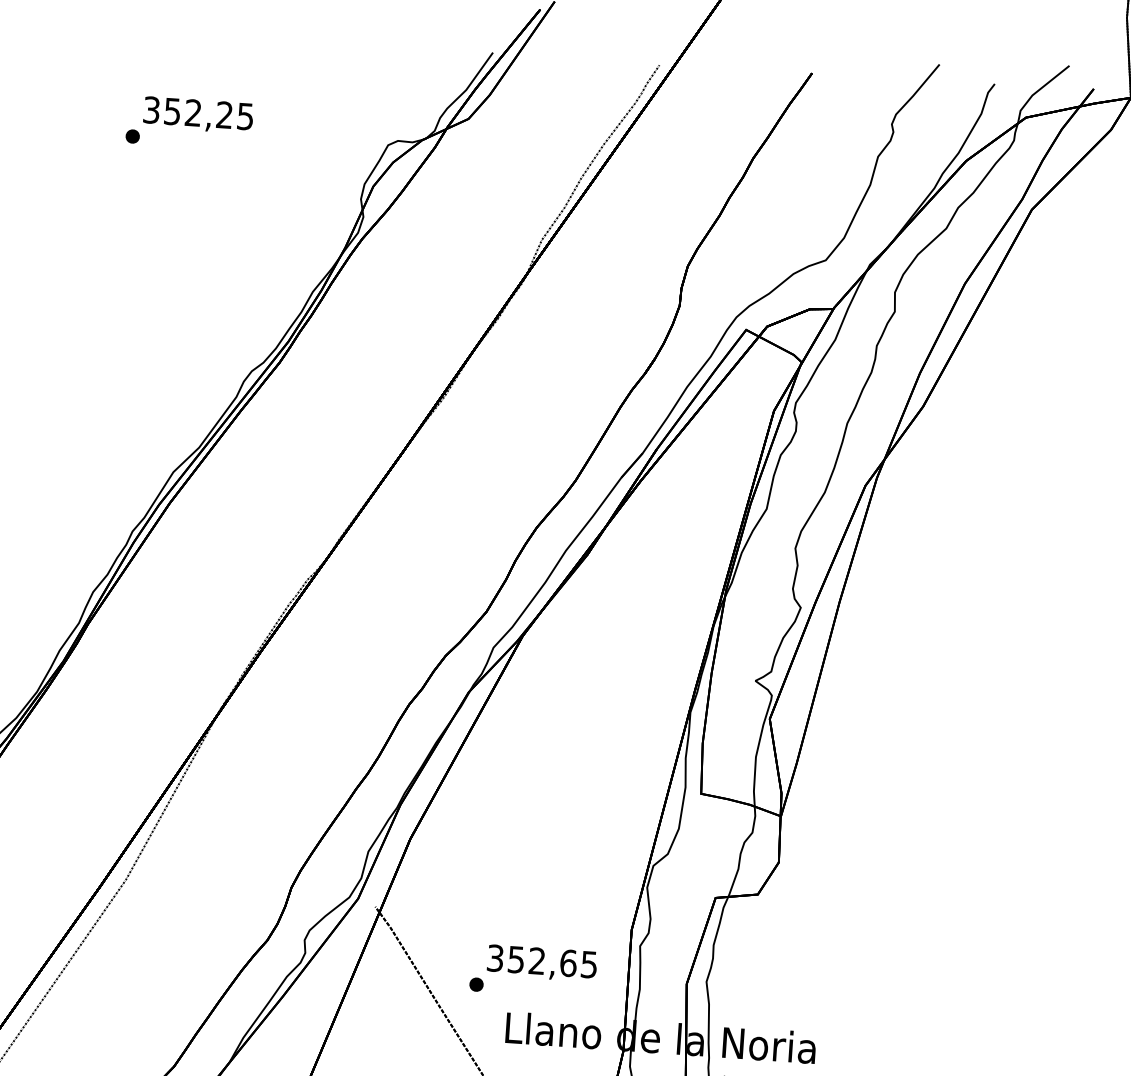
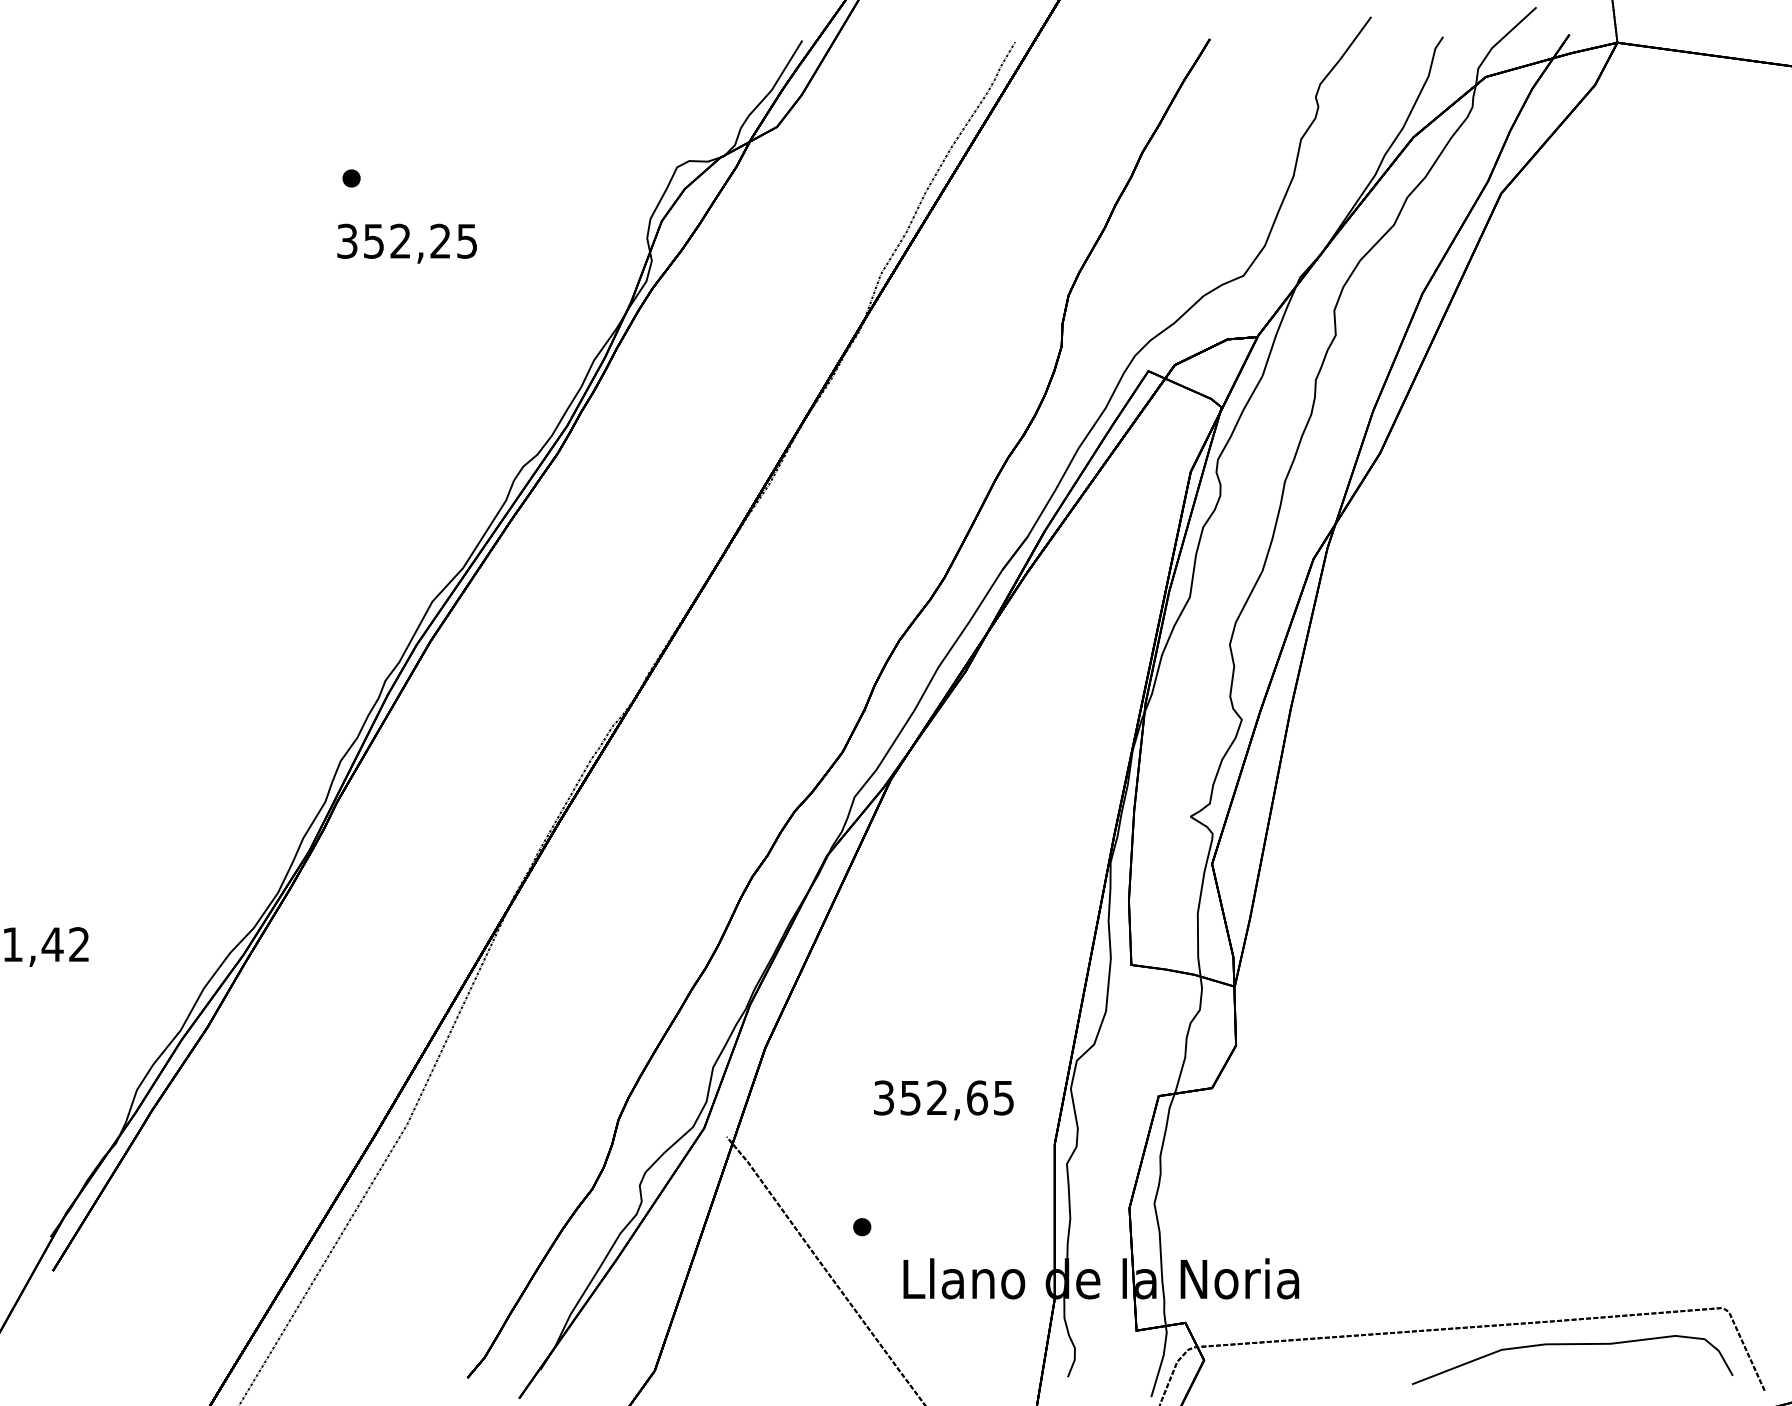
text: (197, 115) -> (406, 243), moved
text: (541, 963) -> (943, 1100), moved

